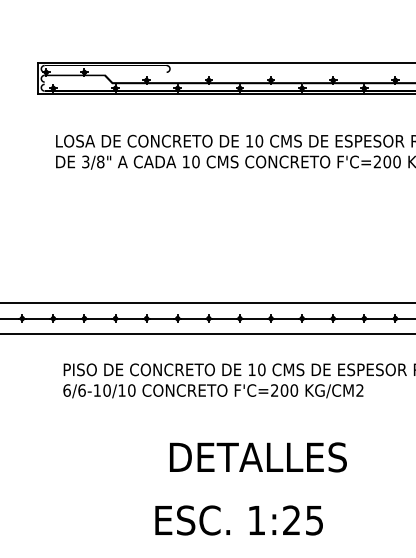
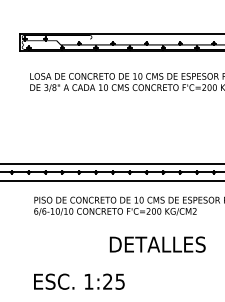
text: (257, 457) -> (157, 244), moved
text: (239, 519) -> (79, 281), moved

